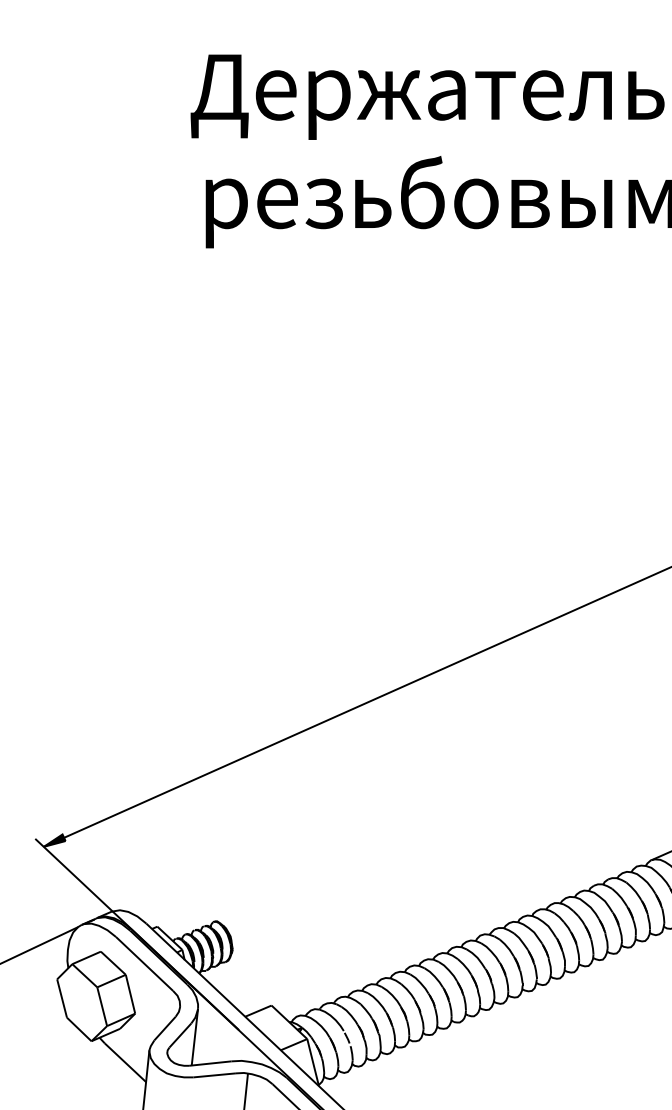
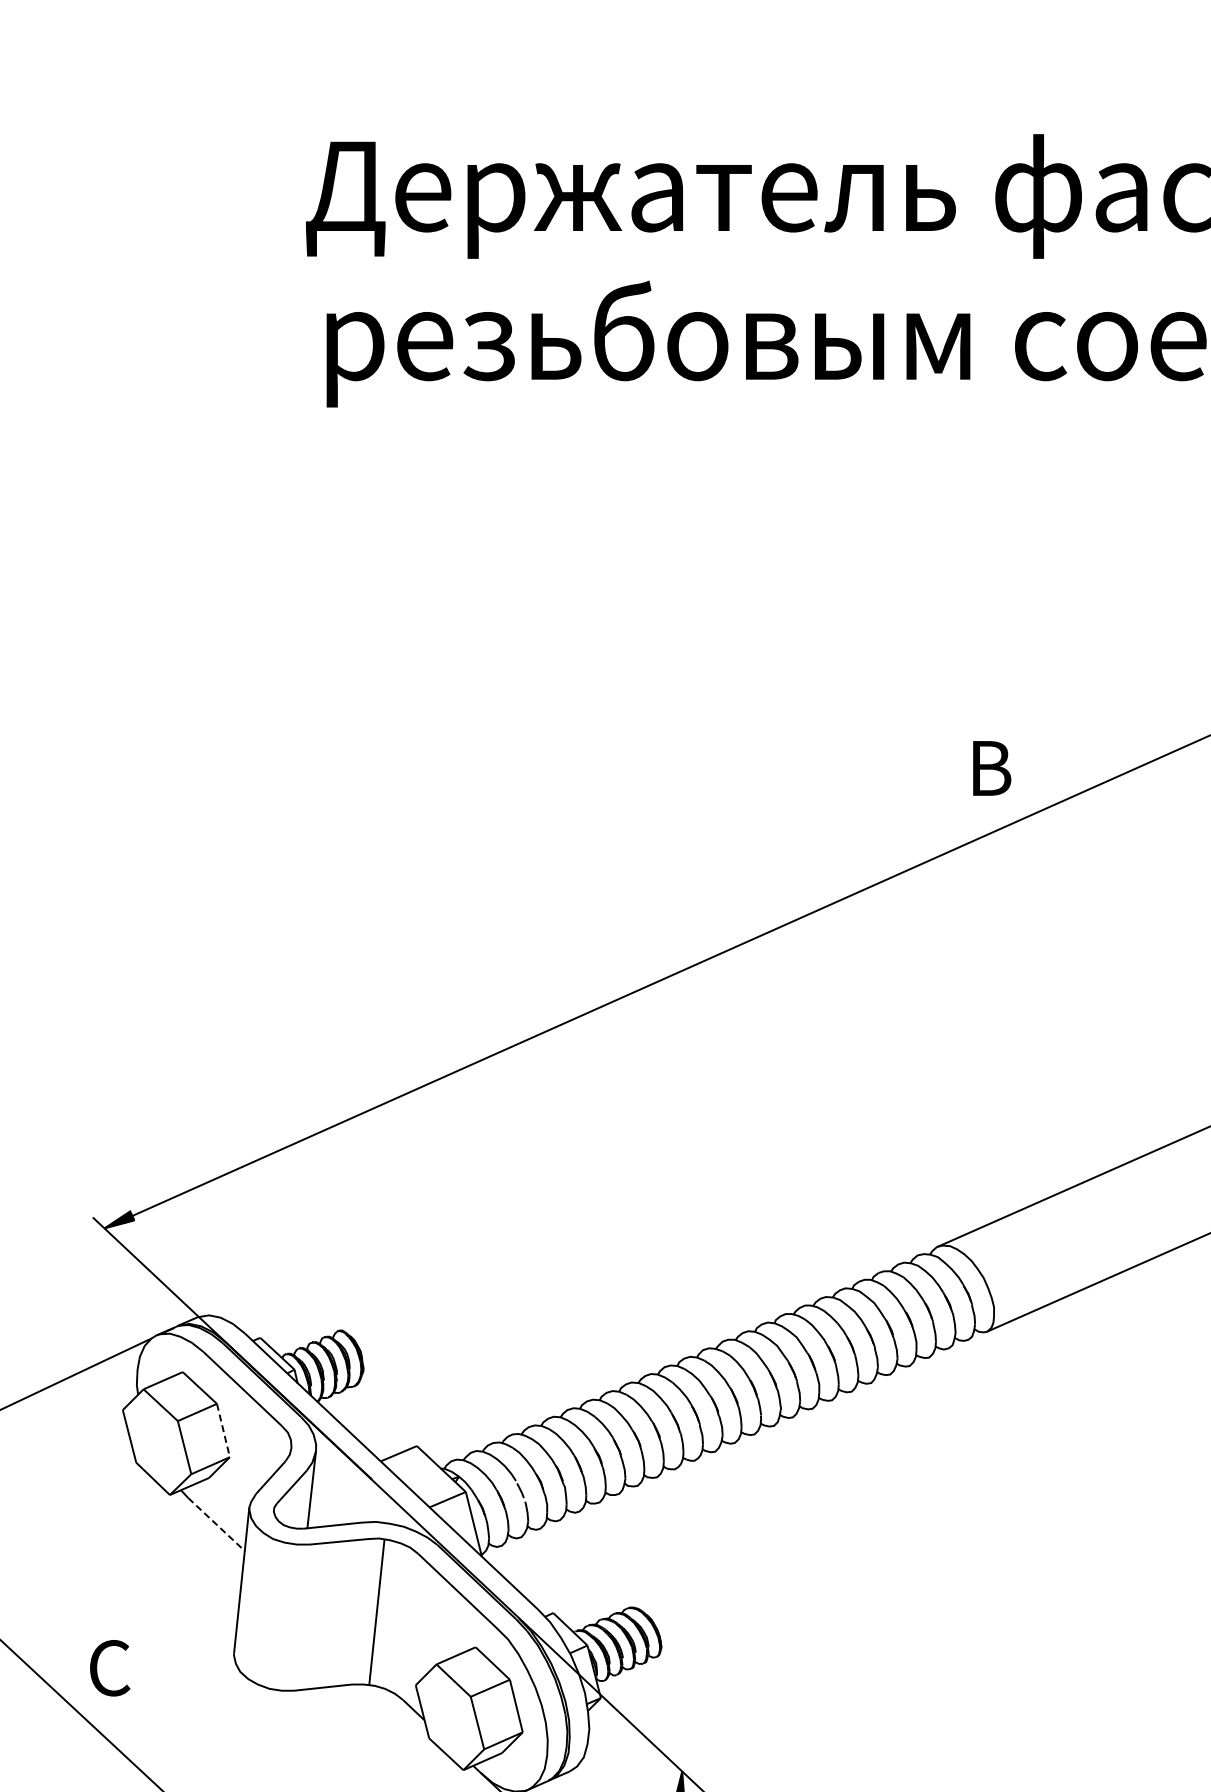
line: (130, 994) -> (223, 1431), solid -> dashed
line: (125, 1062) -> (216, 1524), solid -> dashed

